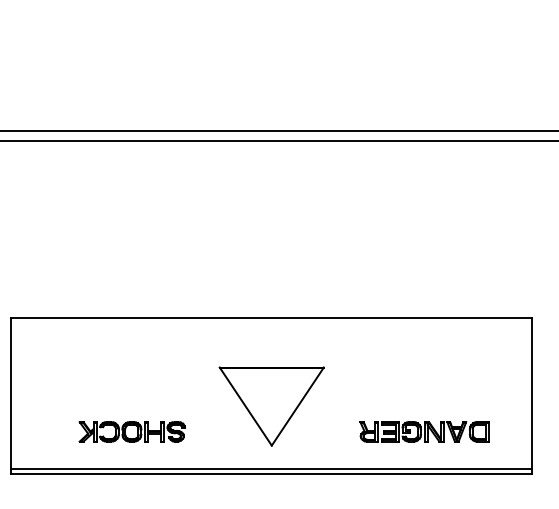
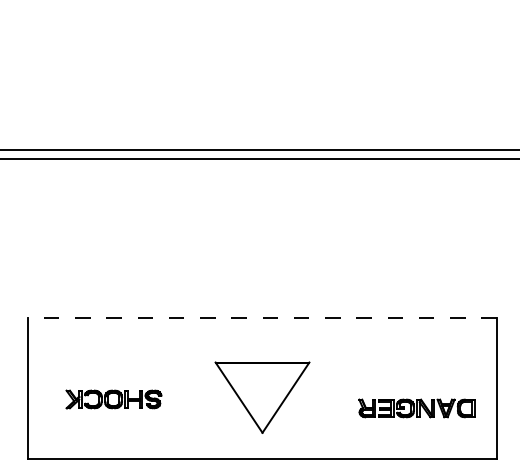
line: (271, 318) -> (262, 318), solid -> dashed
part: (131, 431) -> (113, 399), moved
part: (423, 431) -> (416, 408), moved
line: (271, 468) -> (262, 453), removed

